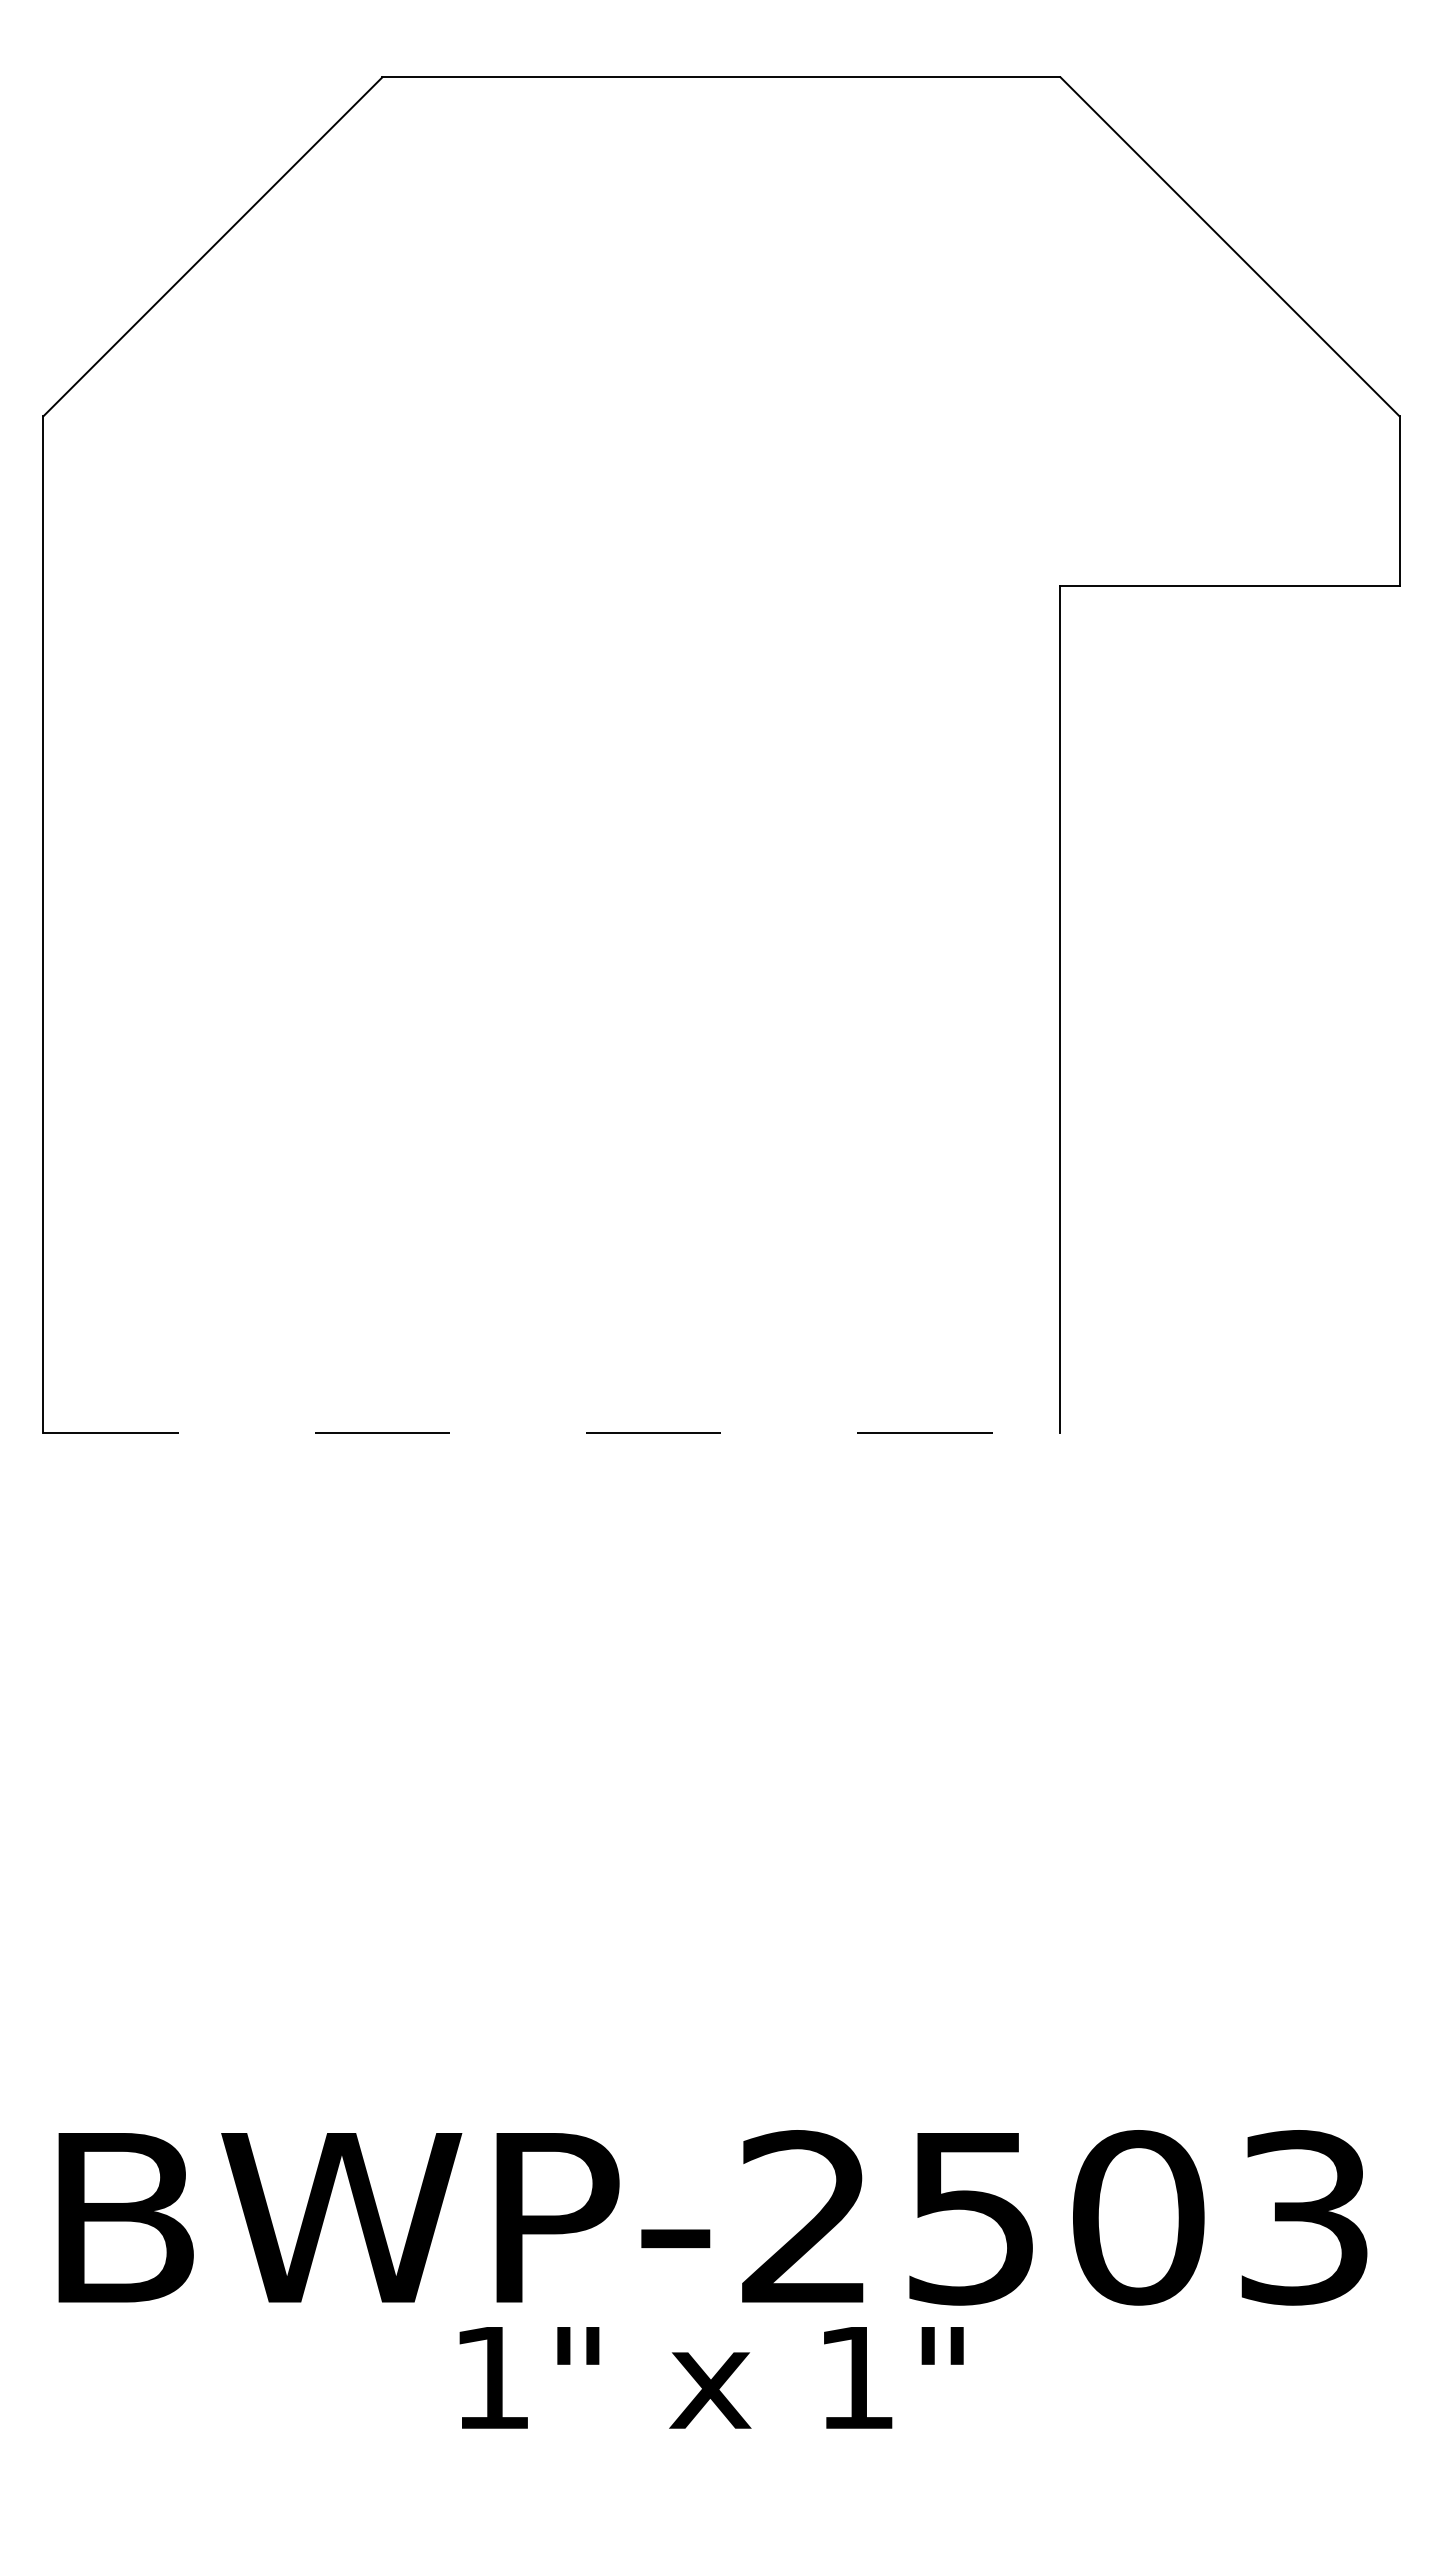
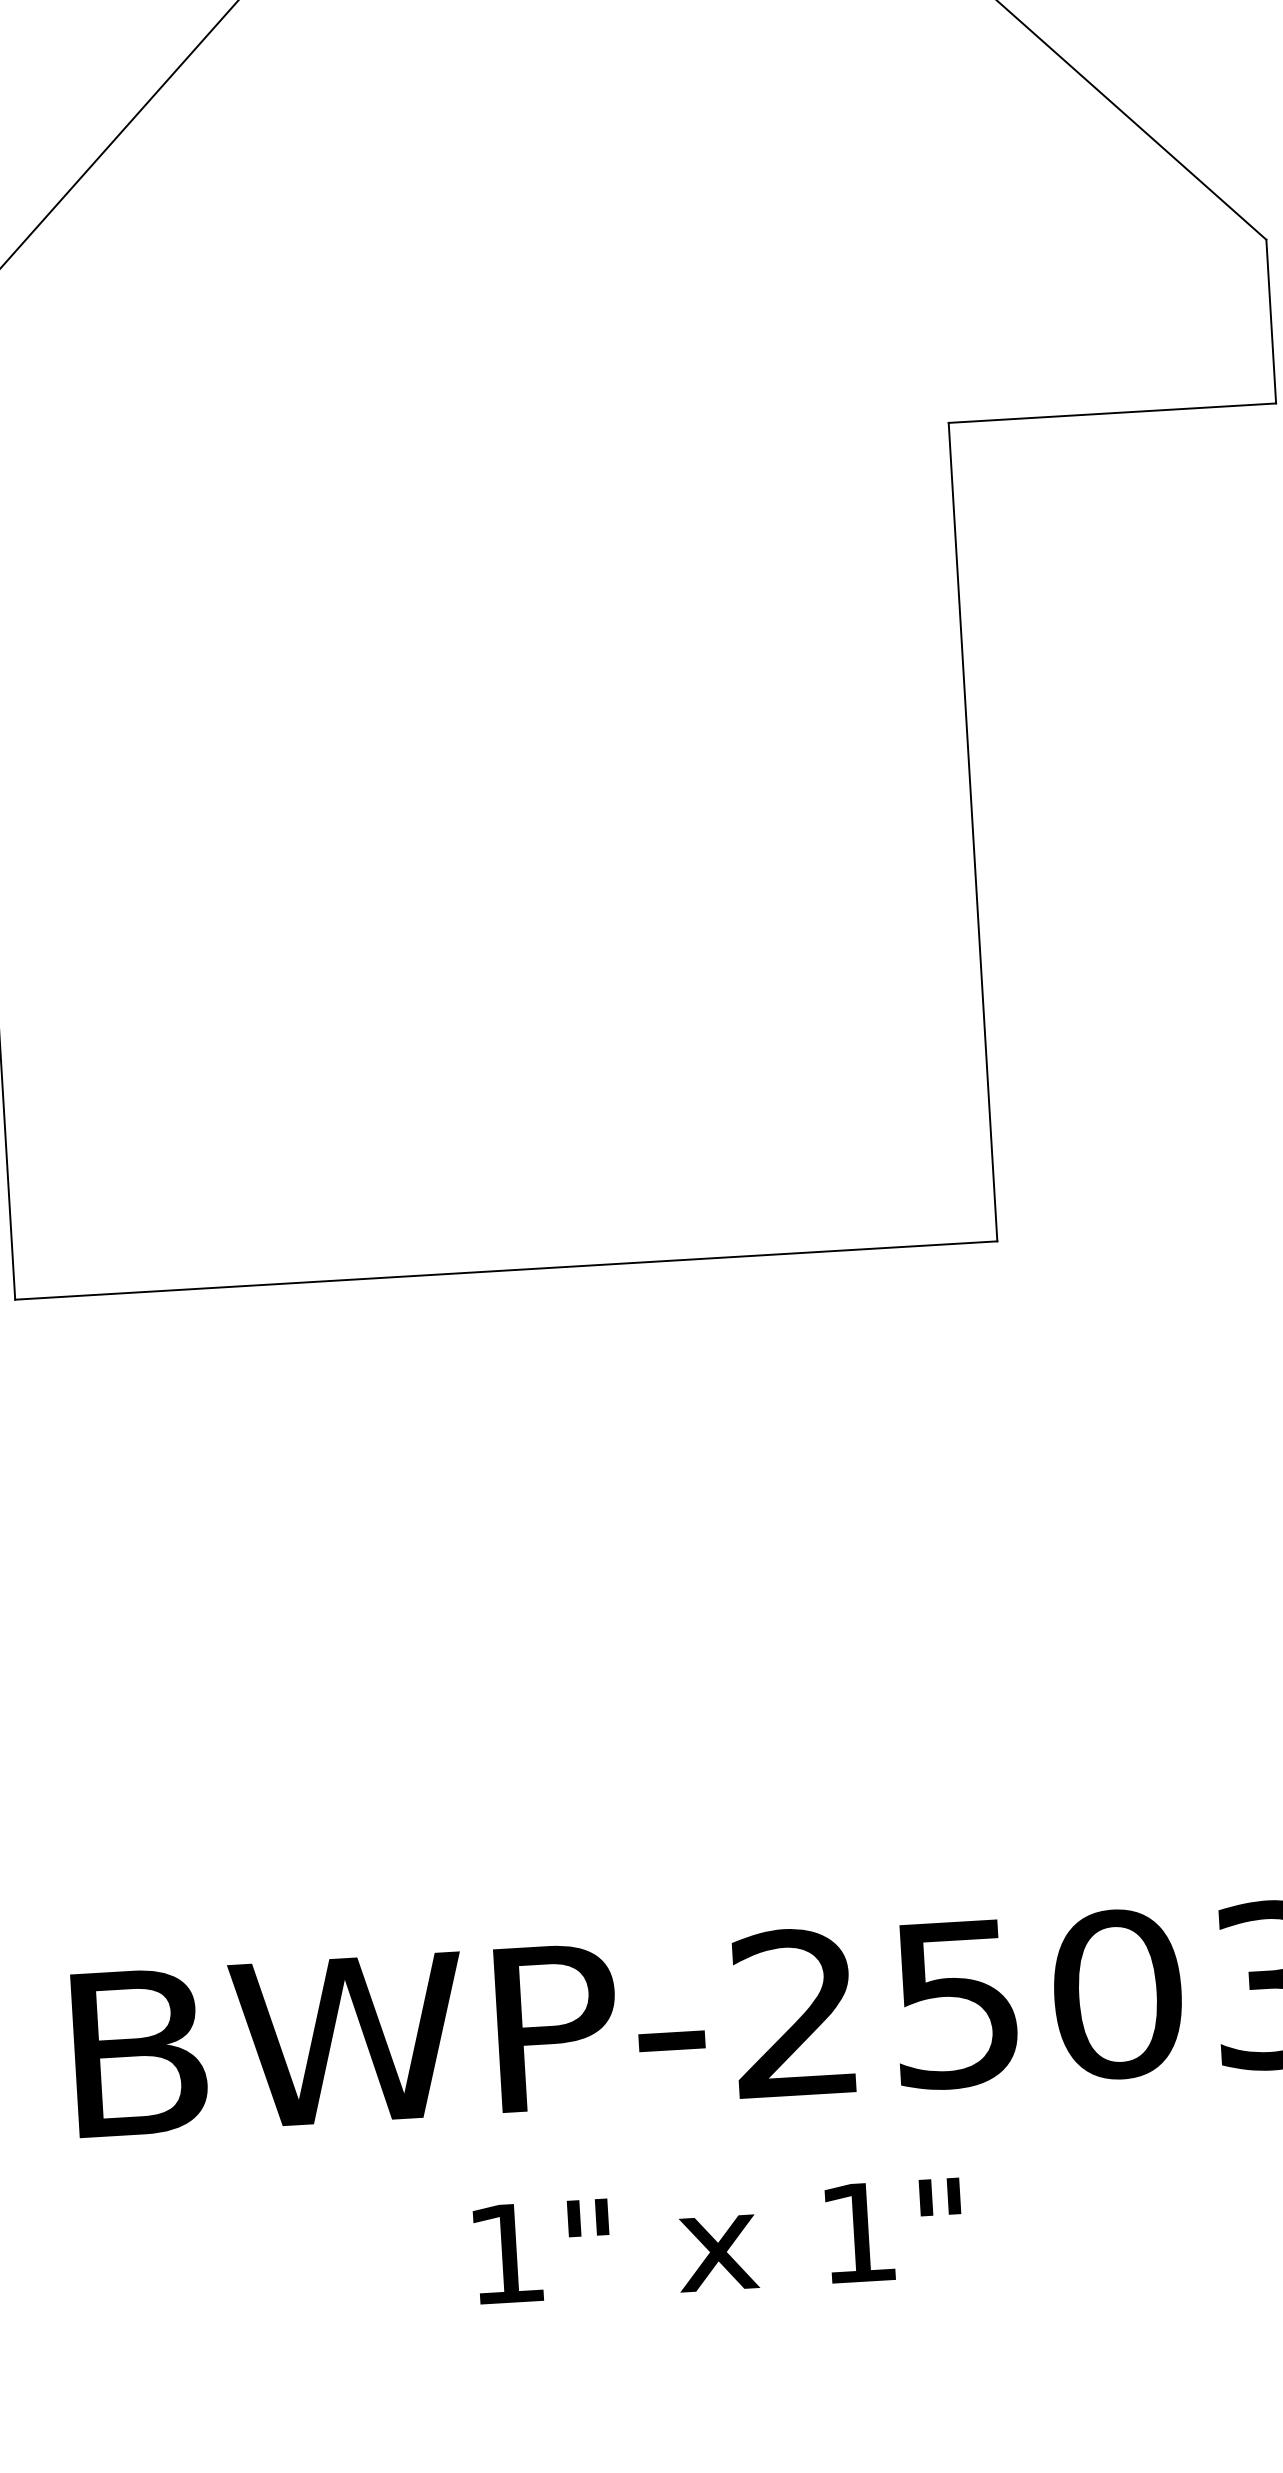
line: (551, 1433) -> (505, 1270), dashed -> solid
text: (711, 2377) -> (718, 2240), moved

